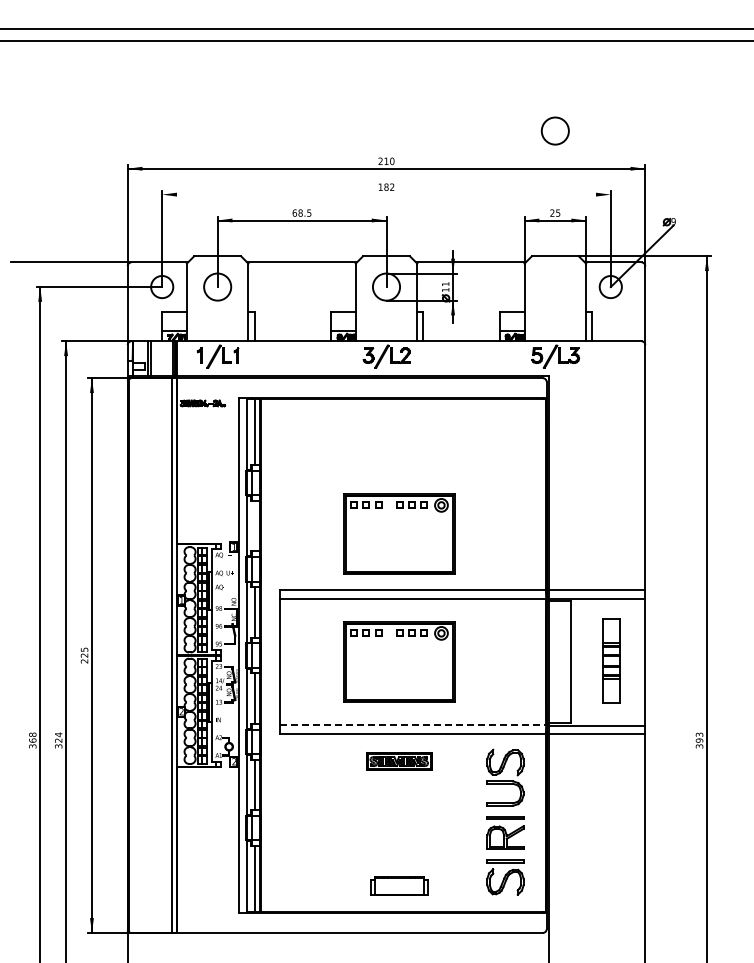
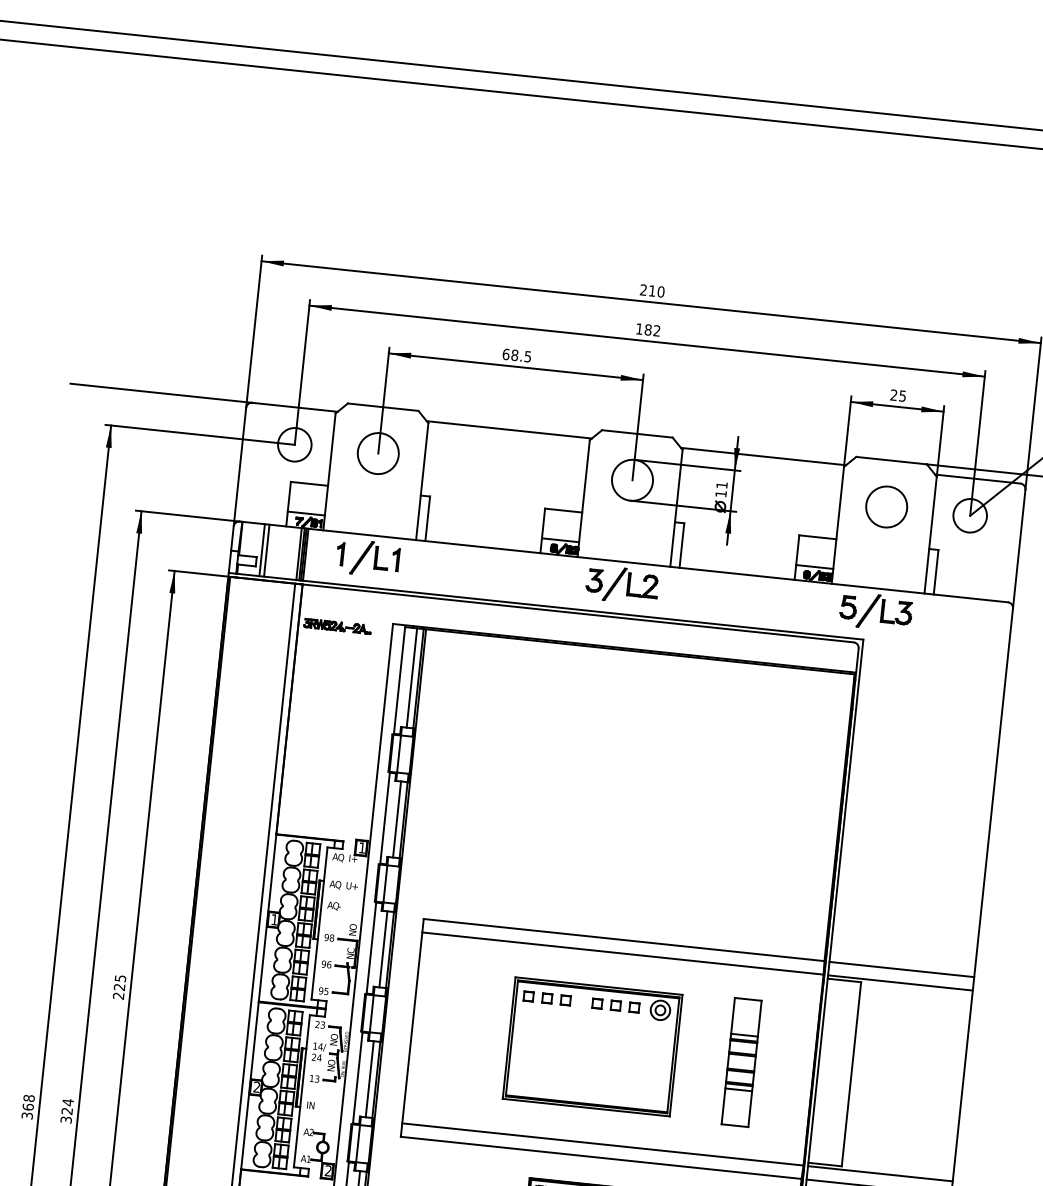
circle: (554, 130) -> (885, 506), moved
line: (386, 194) -> (647, 340), added
line: (255, 525) -> (397, 818), added
part: (399, 533) -> (613, 853), removed
part: (611, 660) -> (741, 1061), moved
line: (413, 725) -> (603, 1144), dashed -> solid

